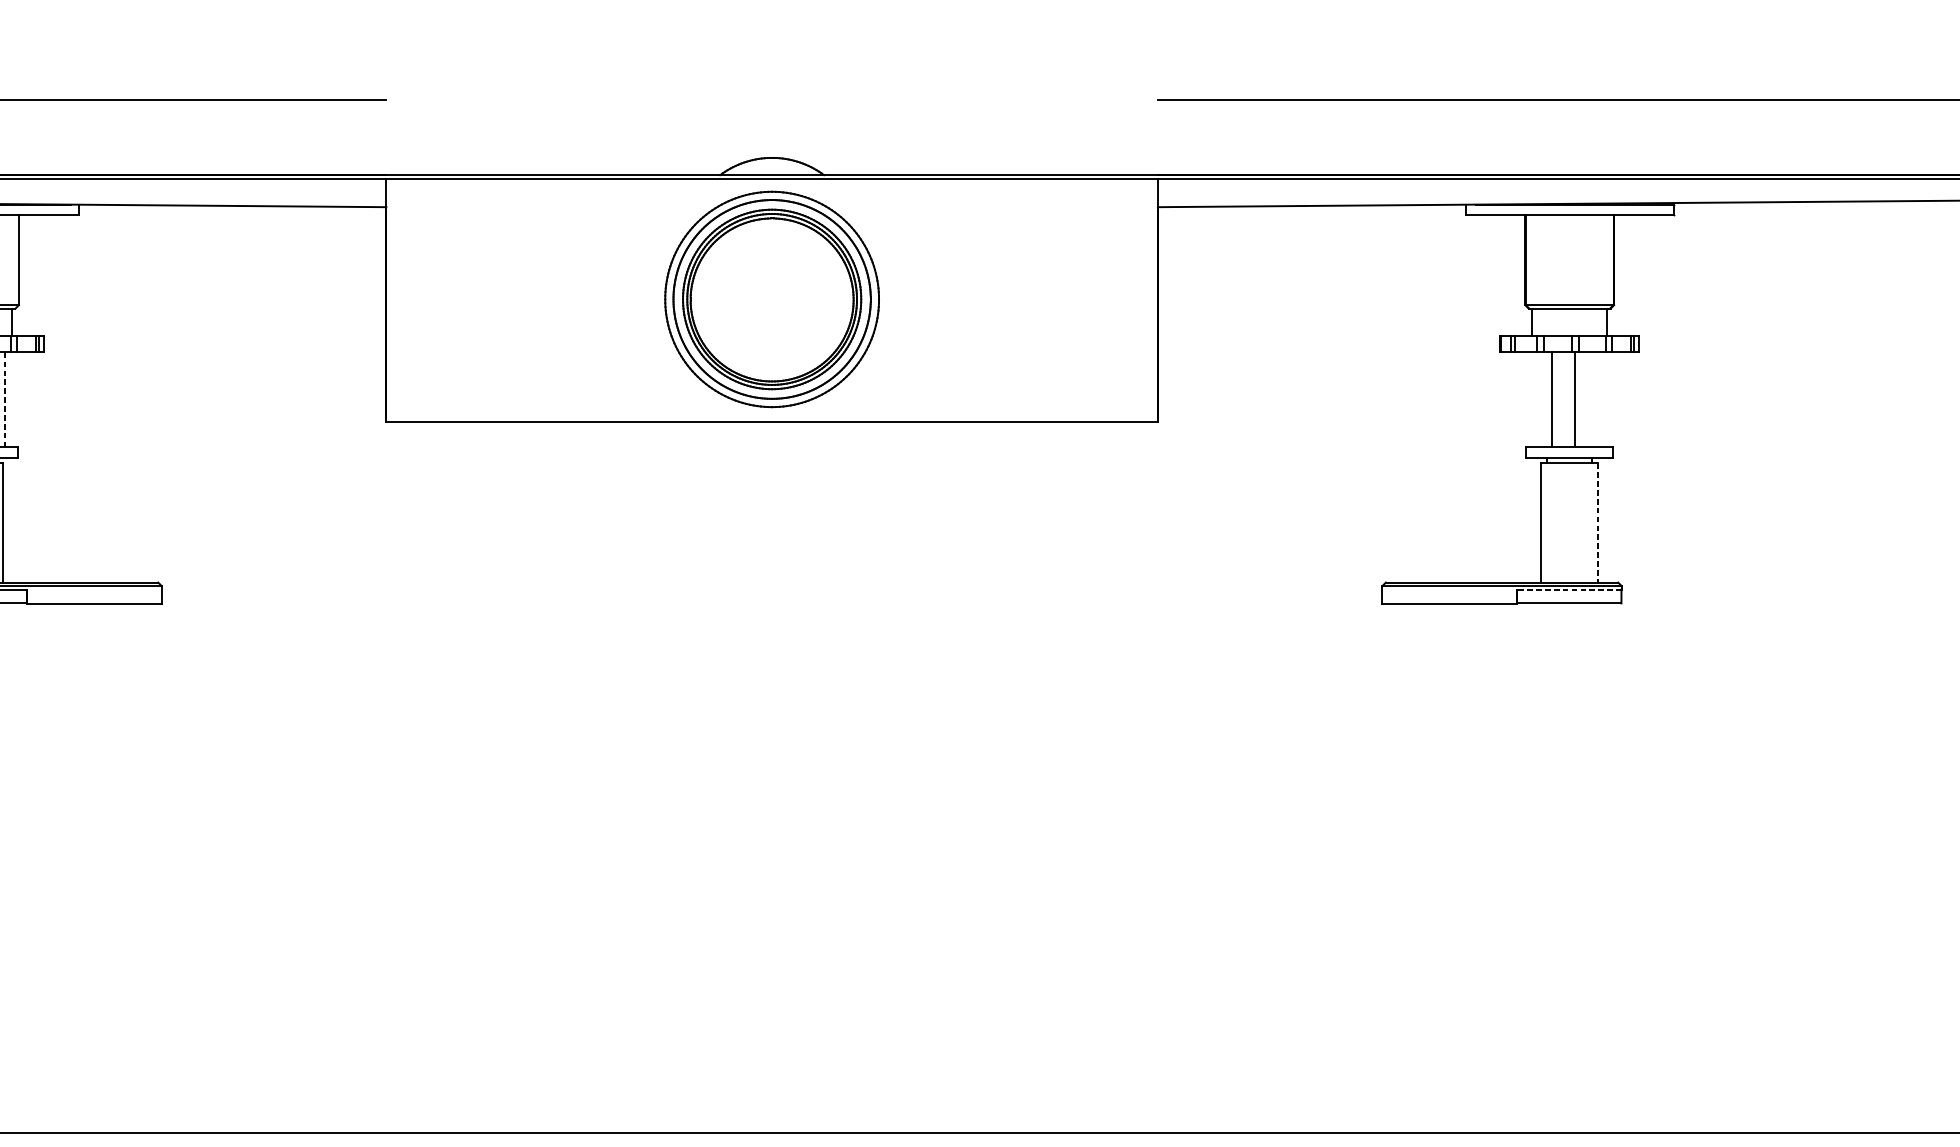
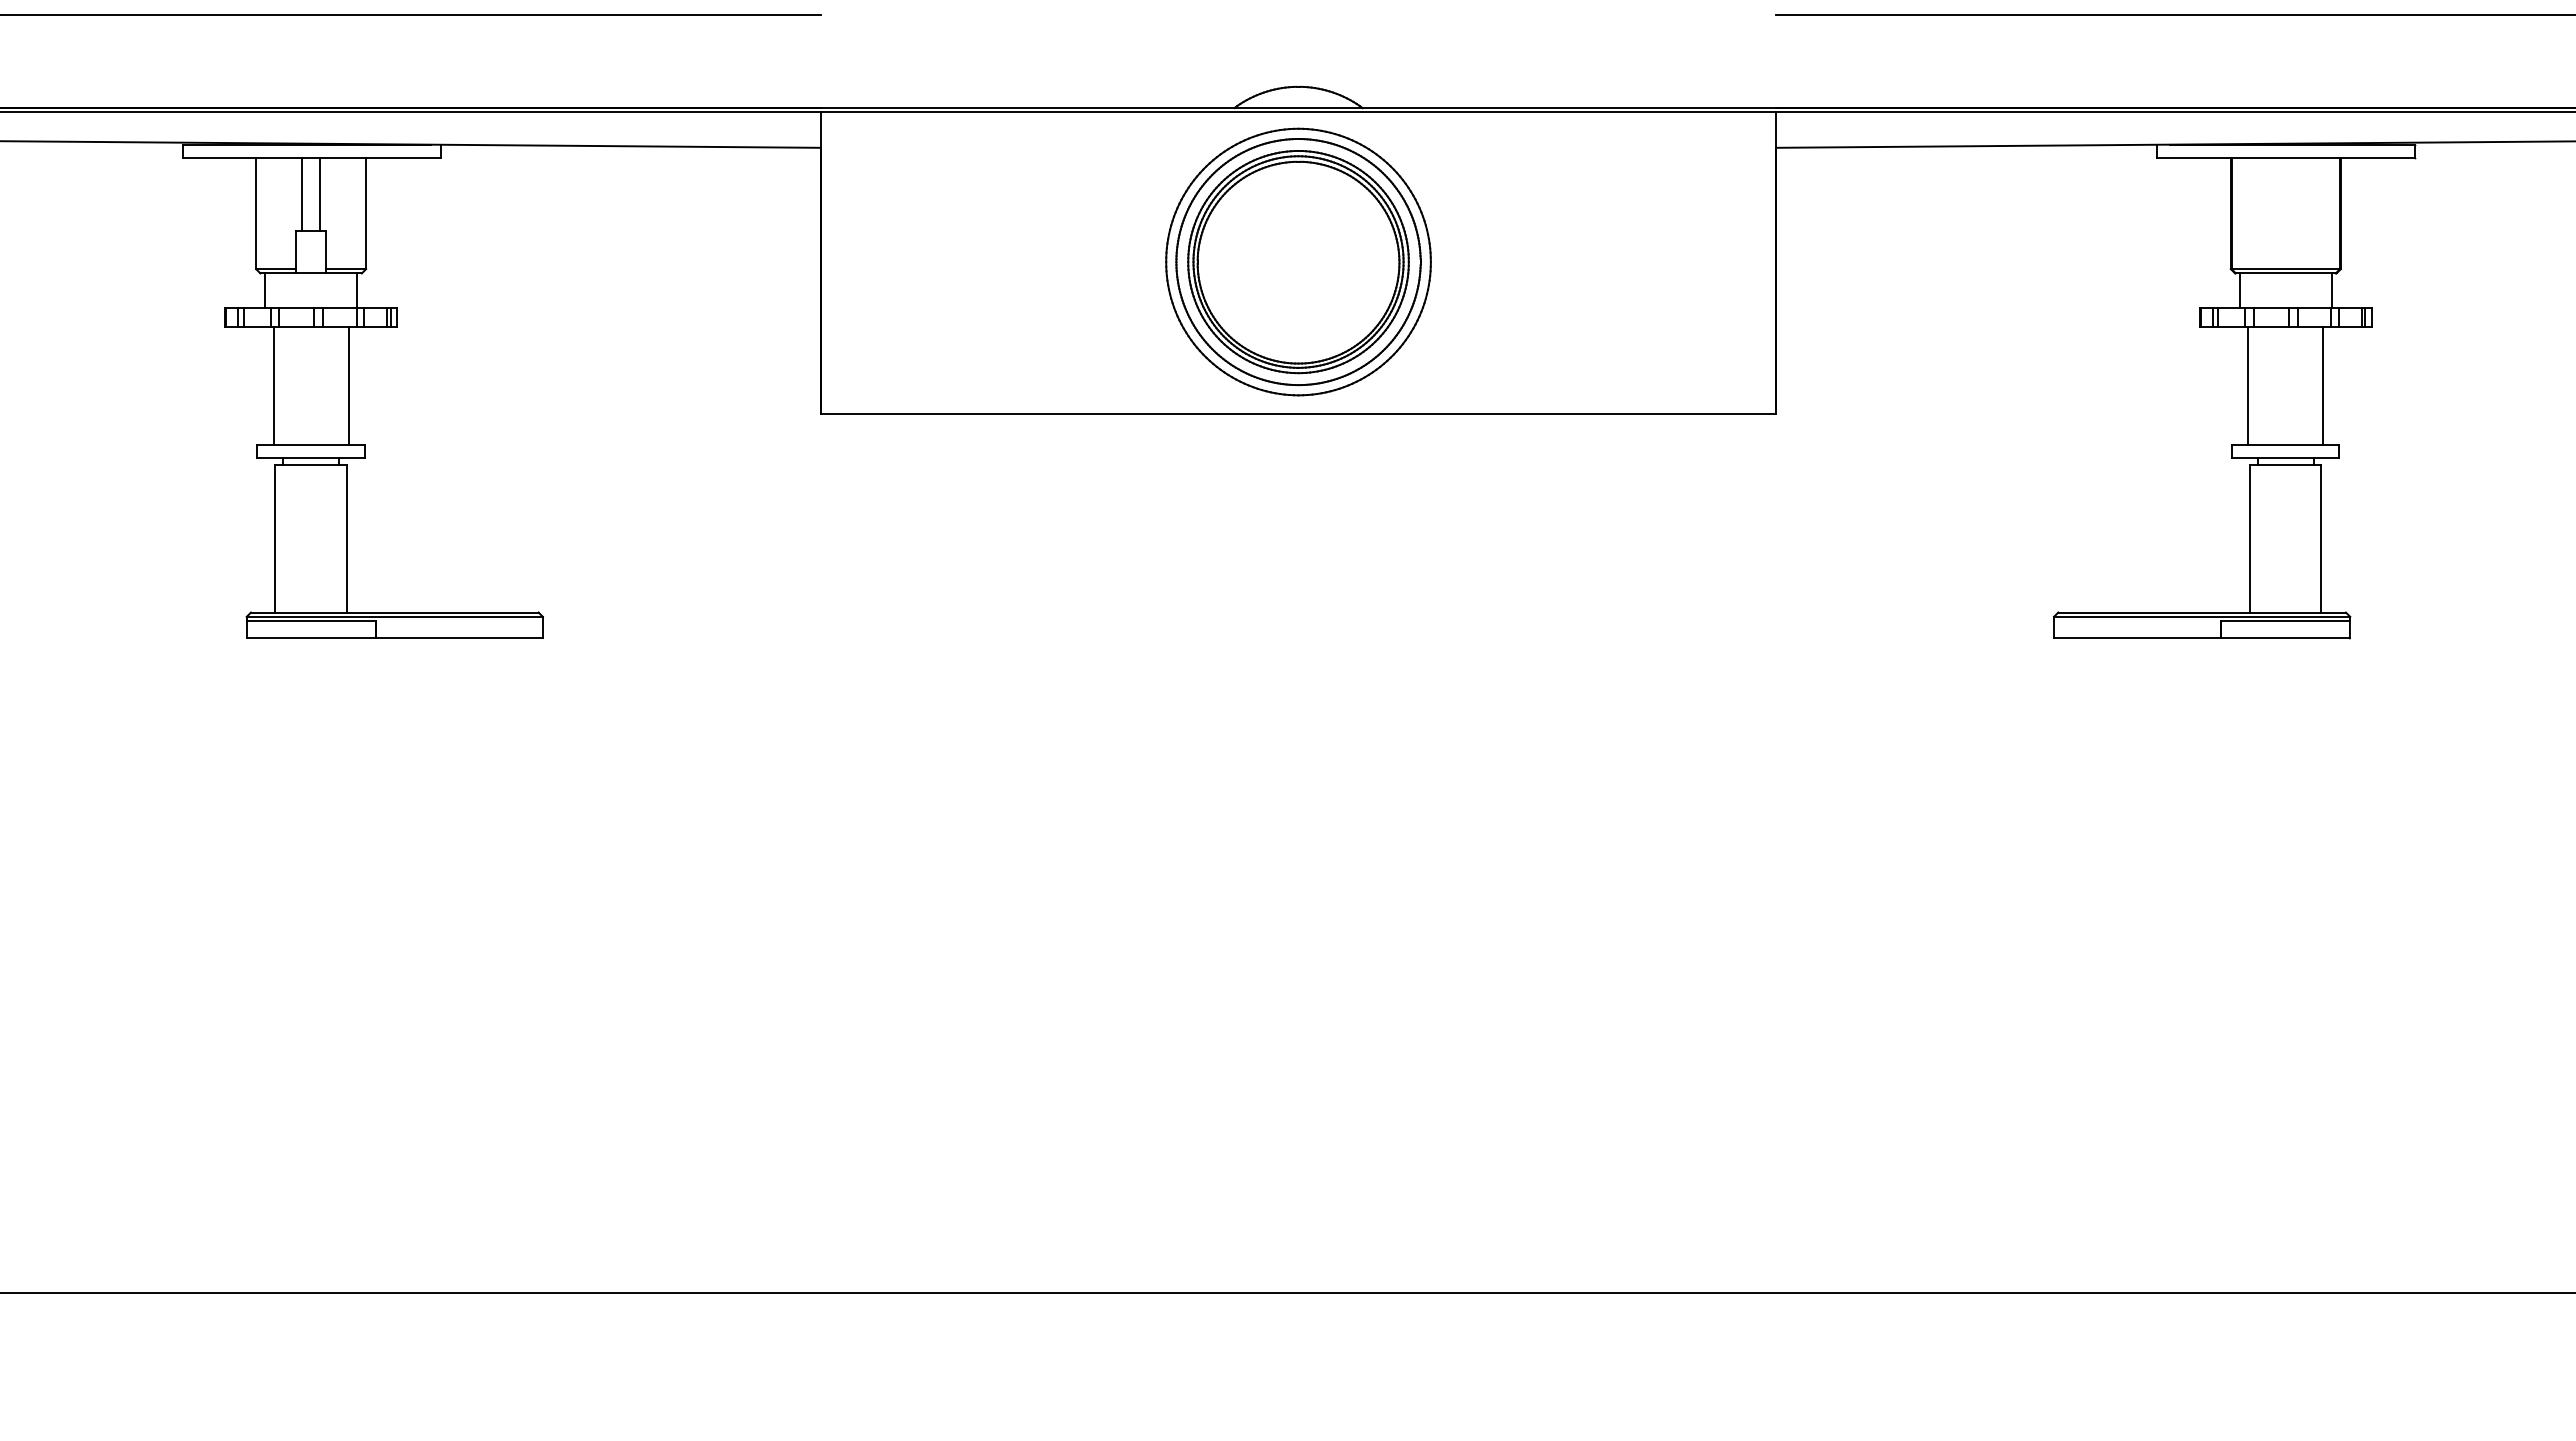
line: (4, 399) -> (348, 385), dashed -> solid
line: (1552, 399) -> (2323, 386), moved
line: (1575, 399) -> (2248, 386), moved
line: (1598, 522) -> (2321, 538), dashed -> solid
line: (1569, 589) -> (2285, 621), dashed -> solid

